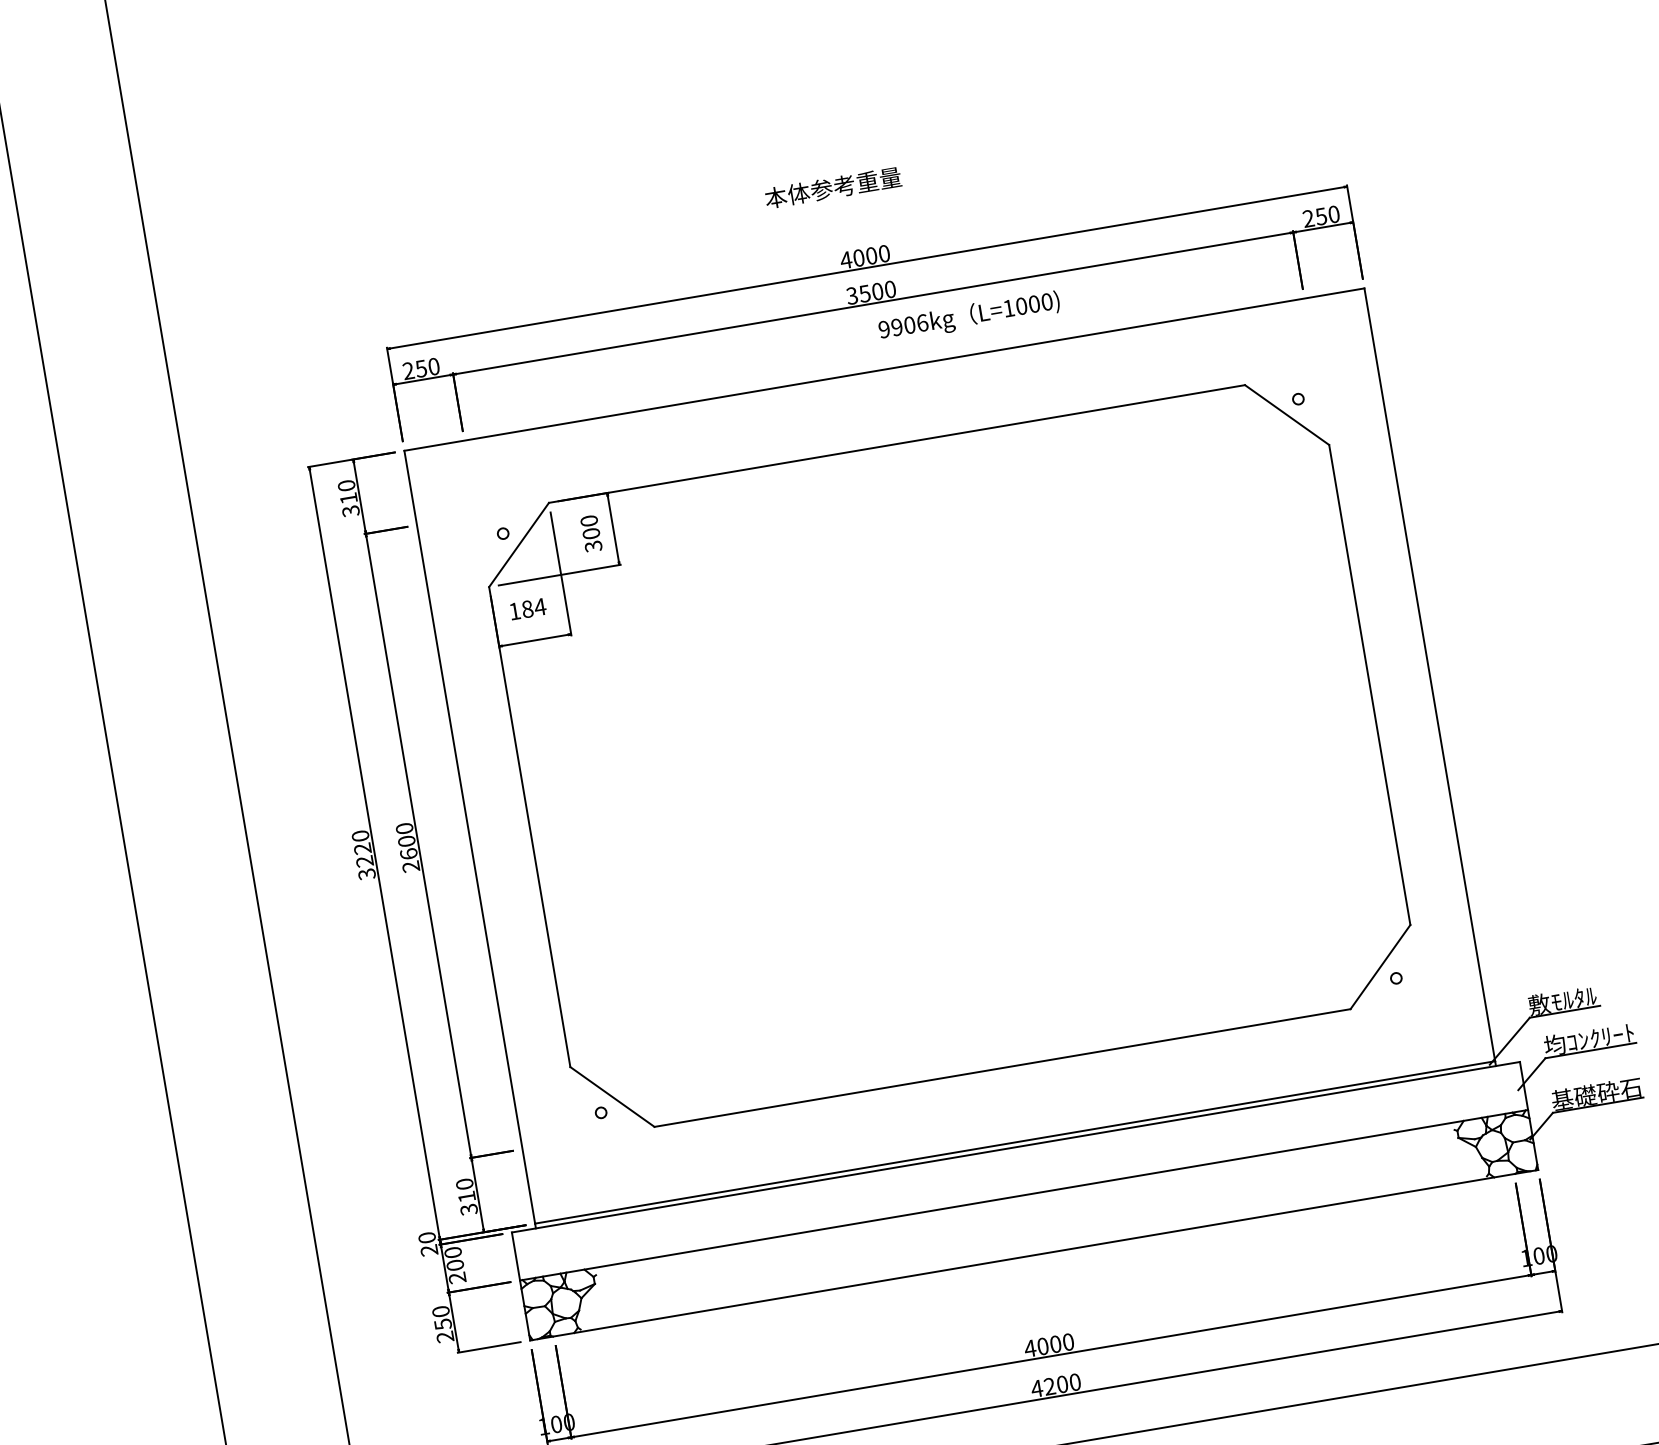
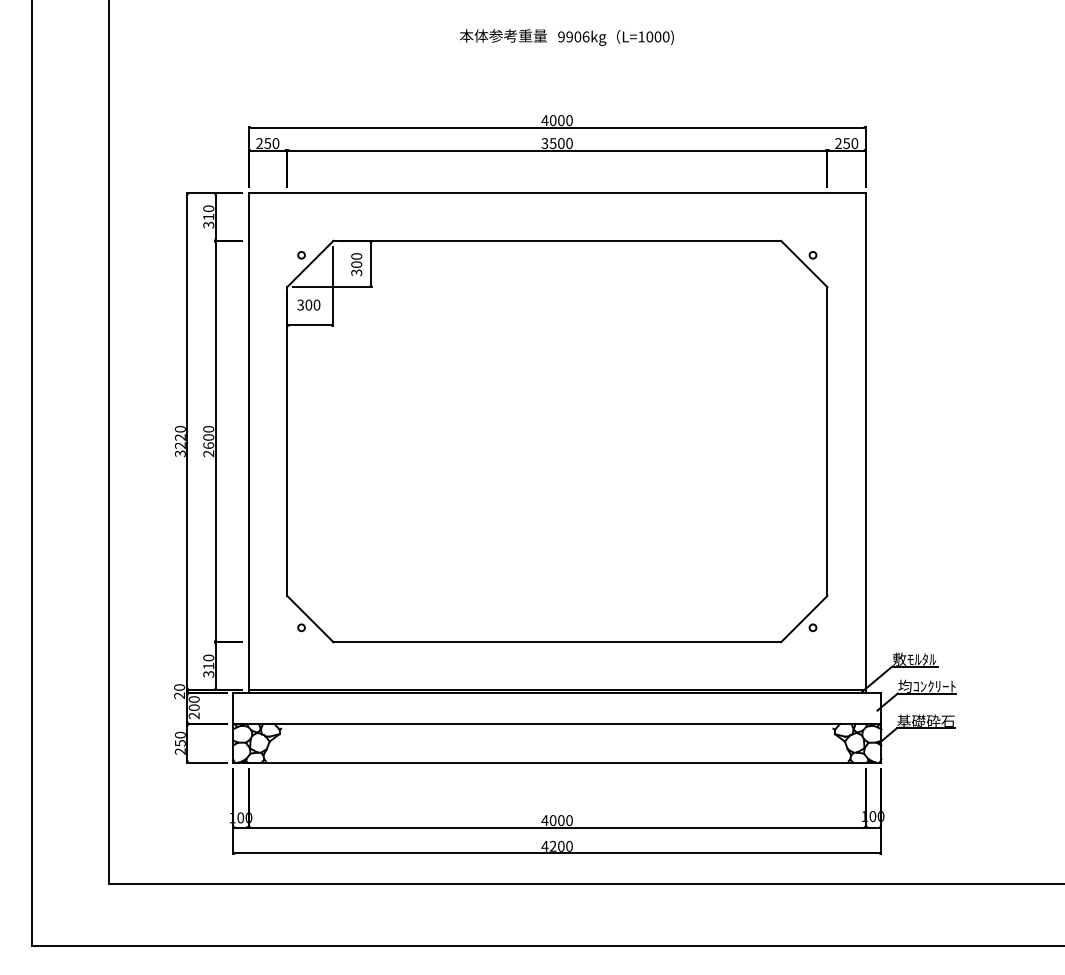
text: (833, 187) -> (503, 35), moved
text: (968, 316) -> (615, 37), moved
text: (526, 608) -> (308, 304), 184 -> 300

